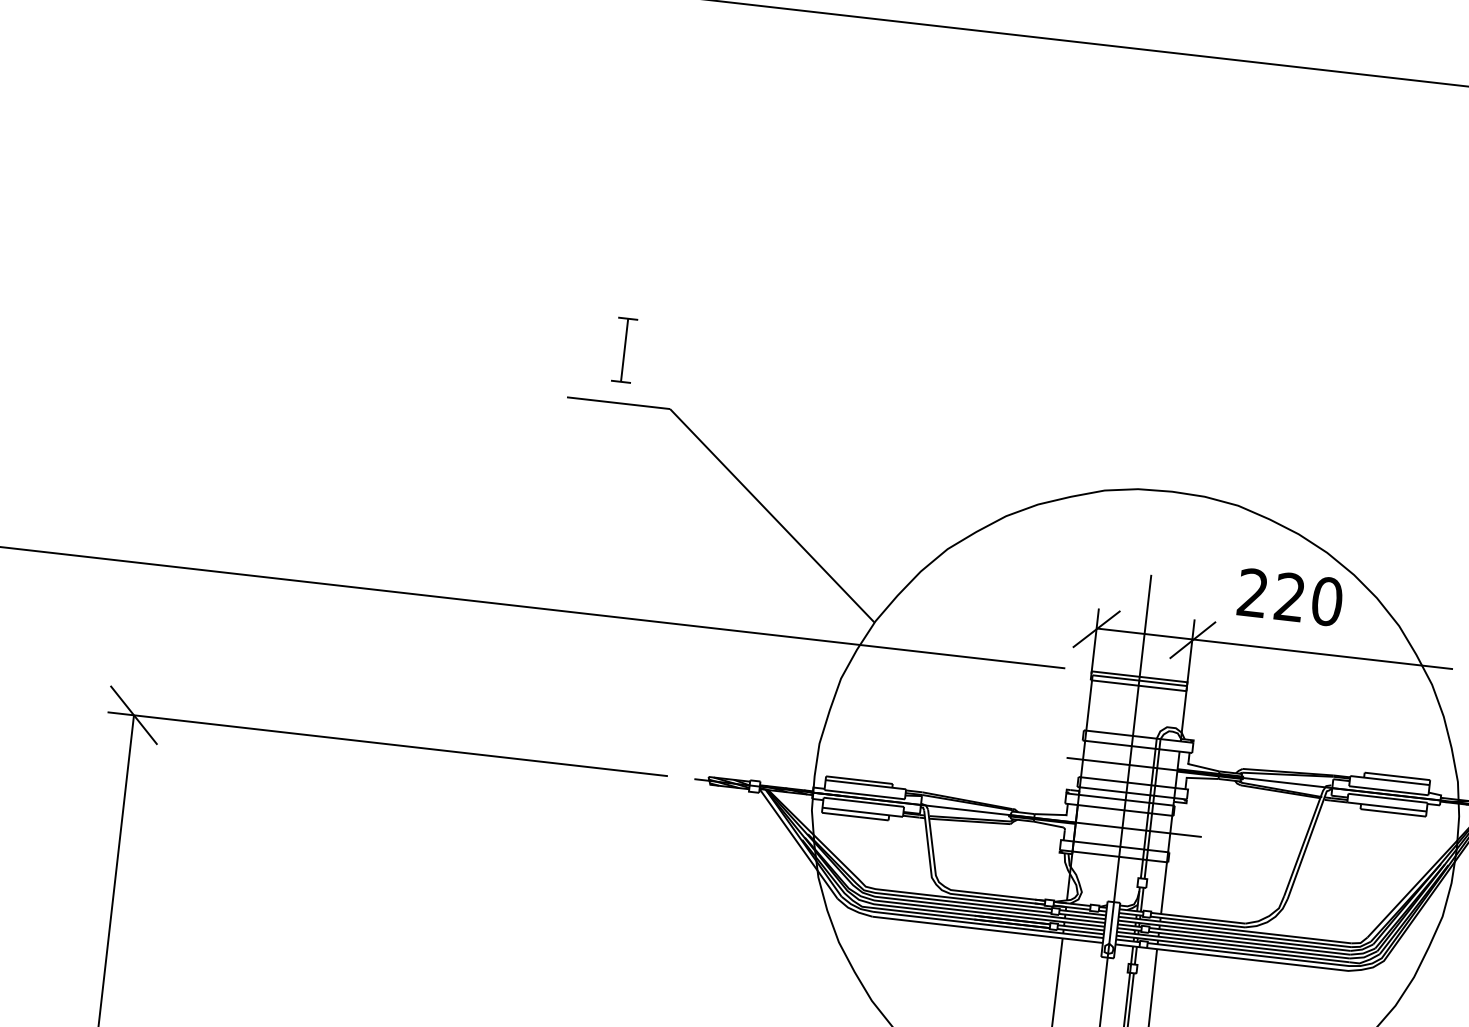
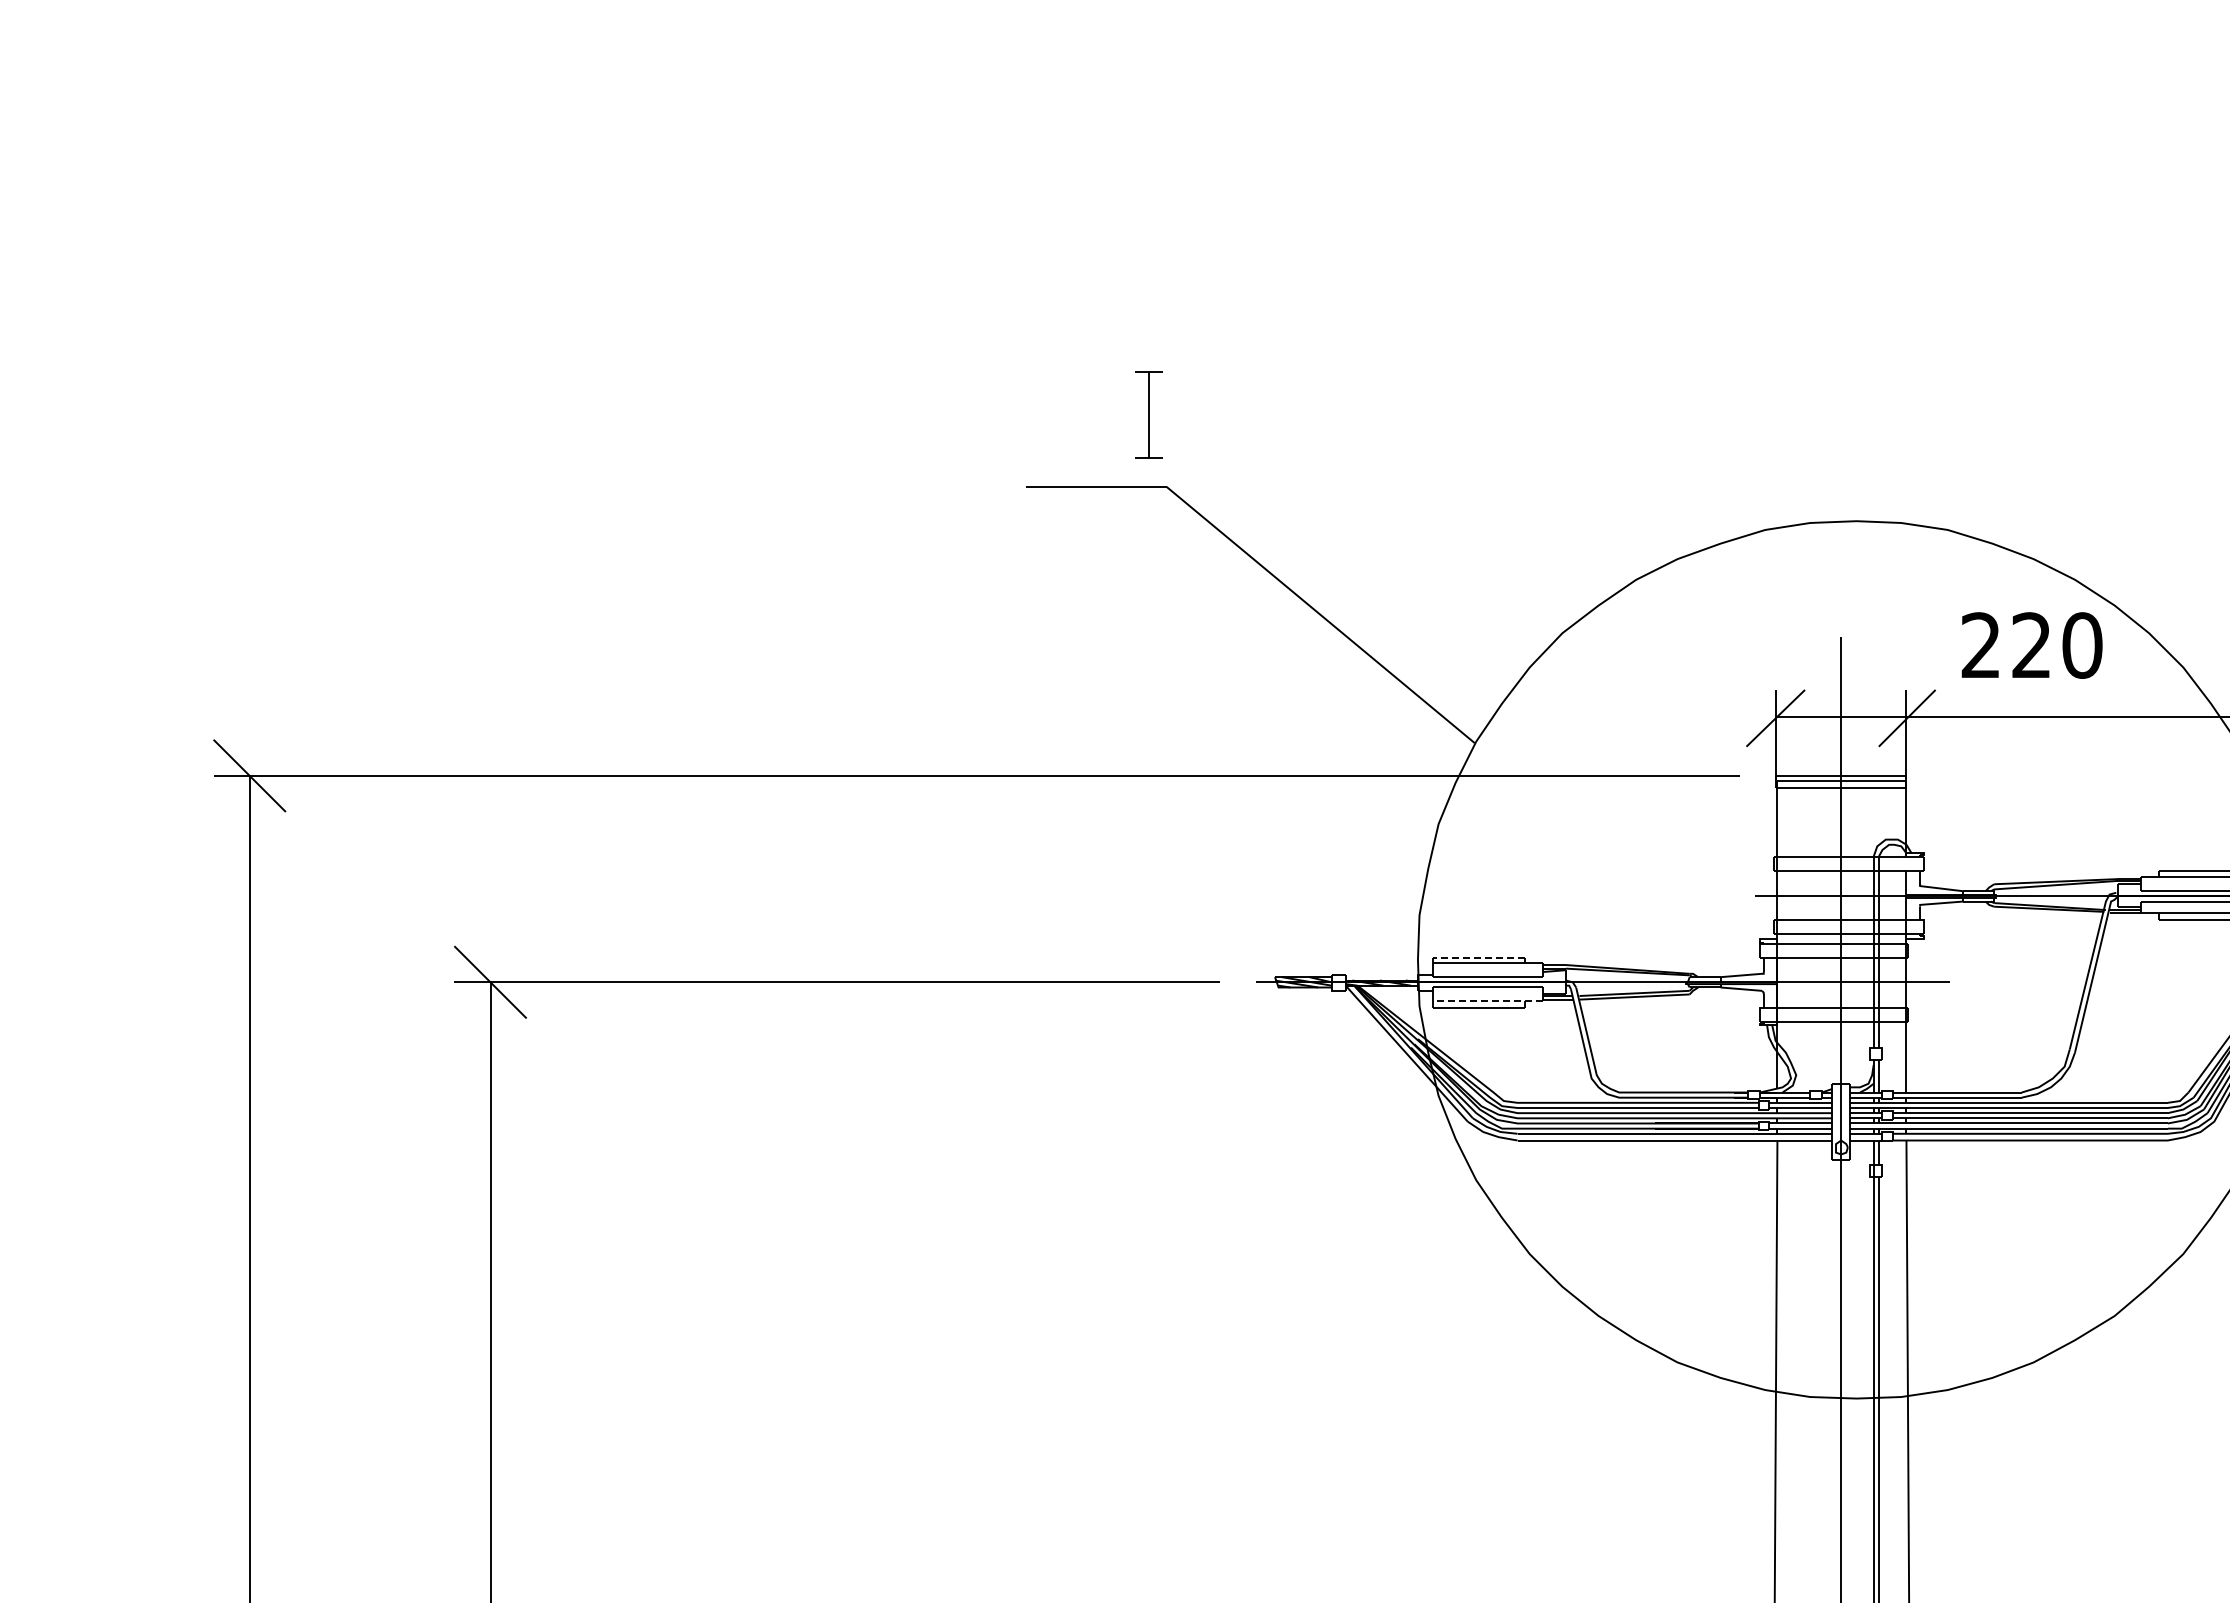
part: (624, 350) -> (1148, 414), moved
line: (859, 780) -> (1478, 958), solid -> dashed
line: (862, 812) -> (1488, 1001), solid -> dashed

